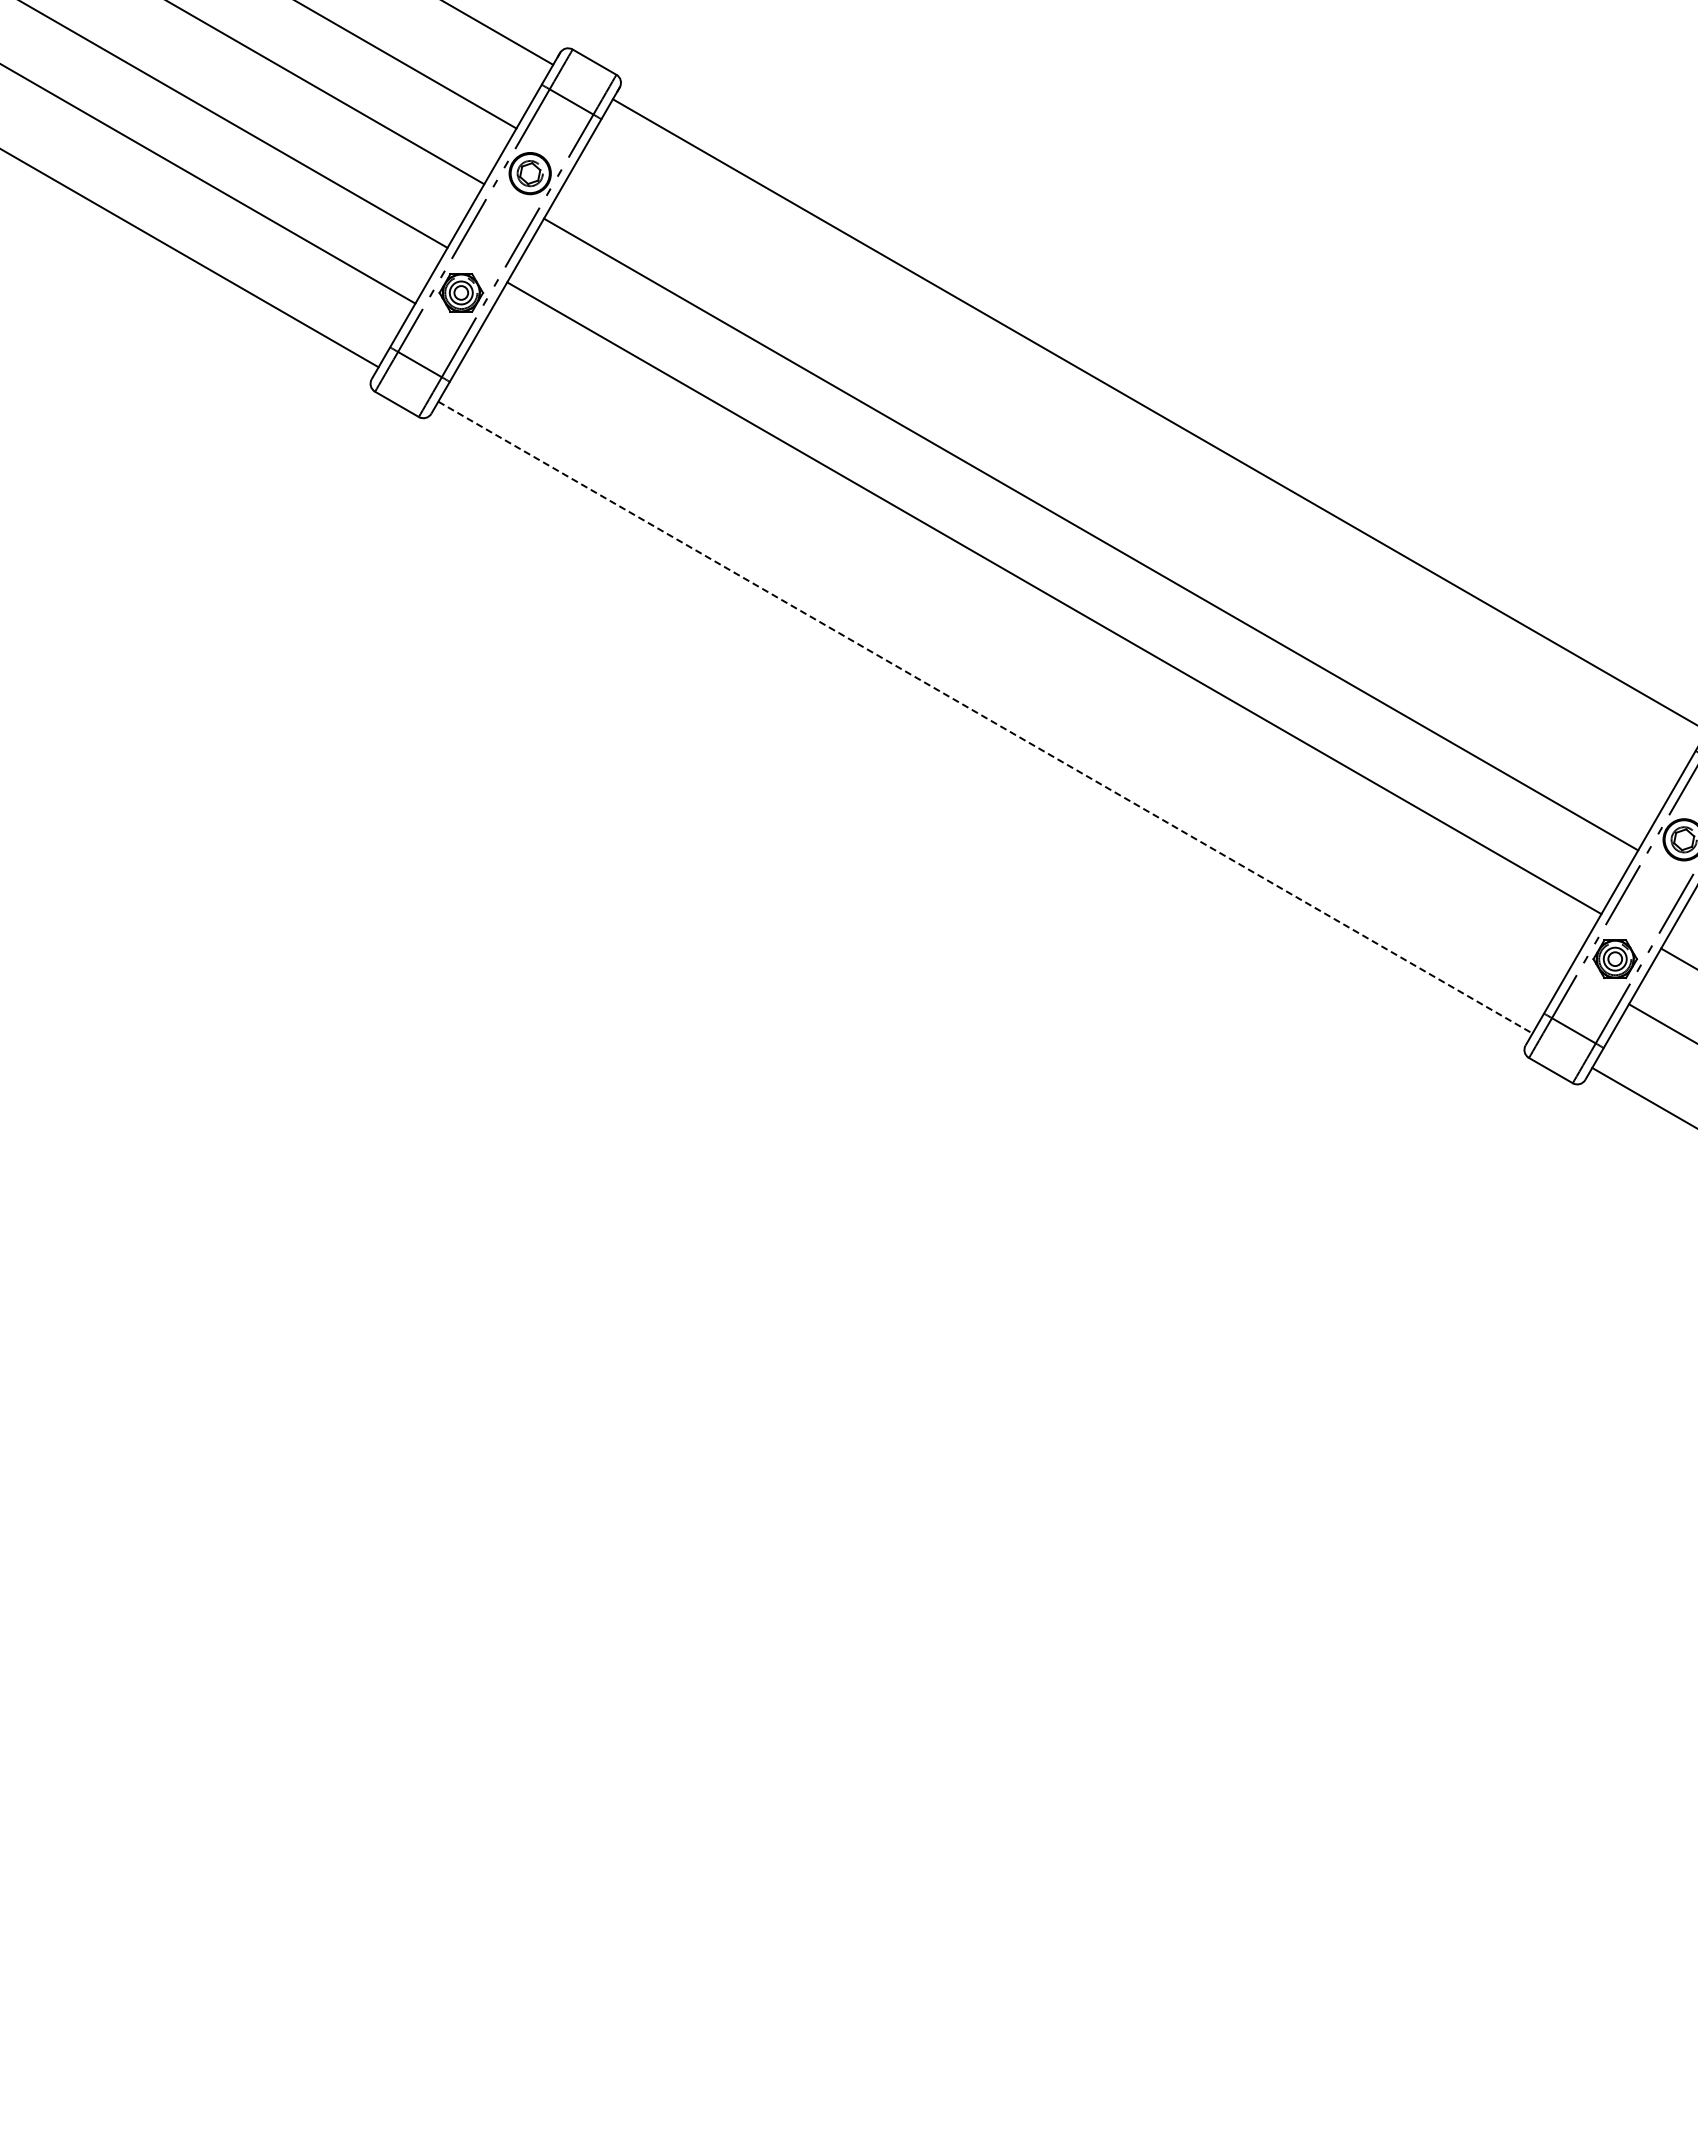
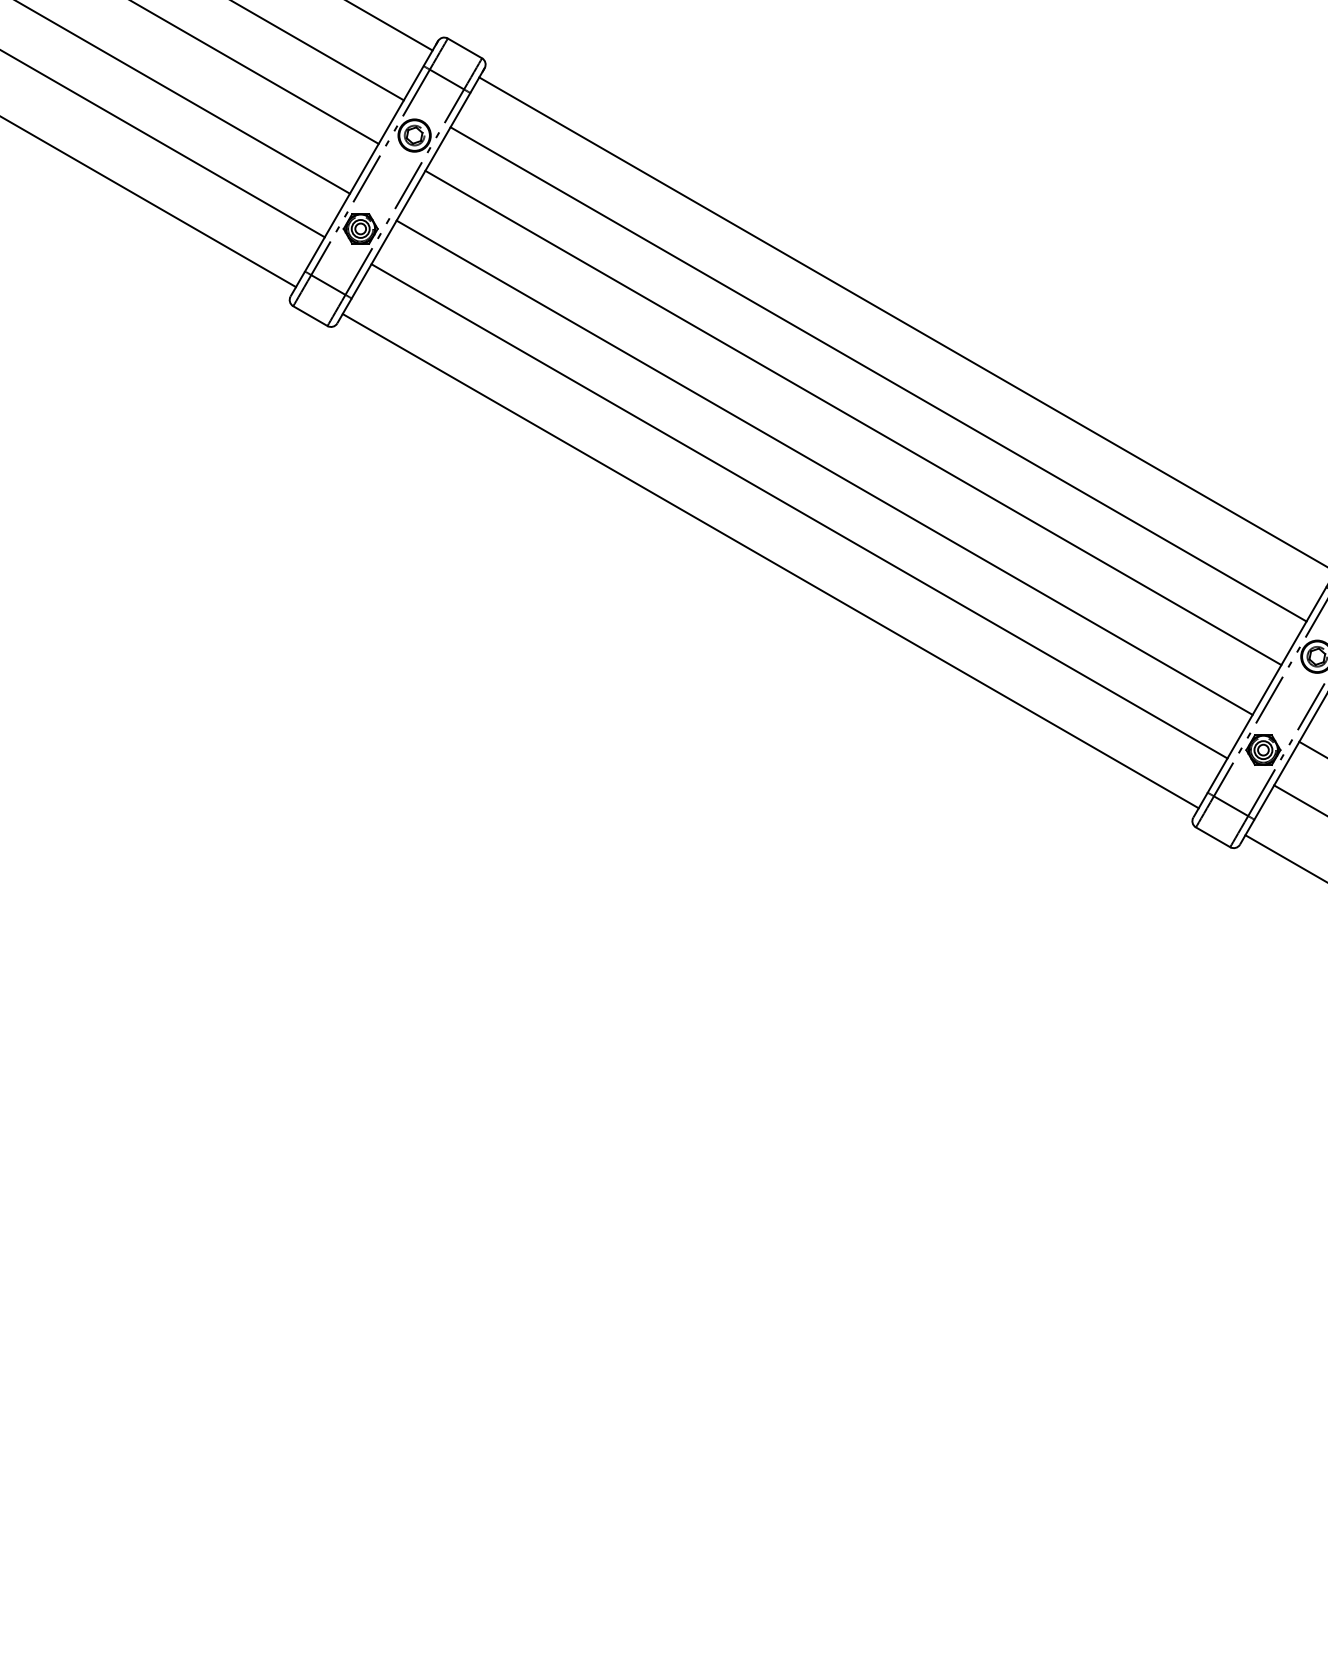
line: (1123, 478) -> (878, 374), added
line: (1022, 653) -> (799, 511), added
line: (985, 717) -> (770, 561), dashed -> solid

